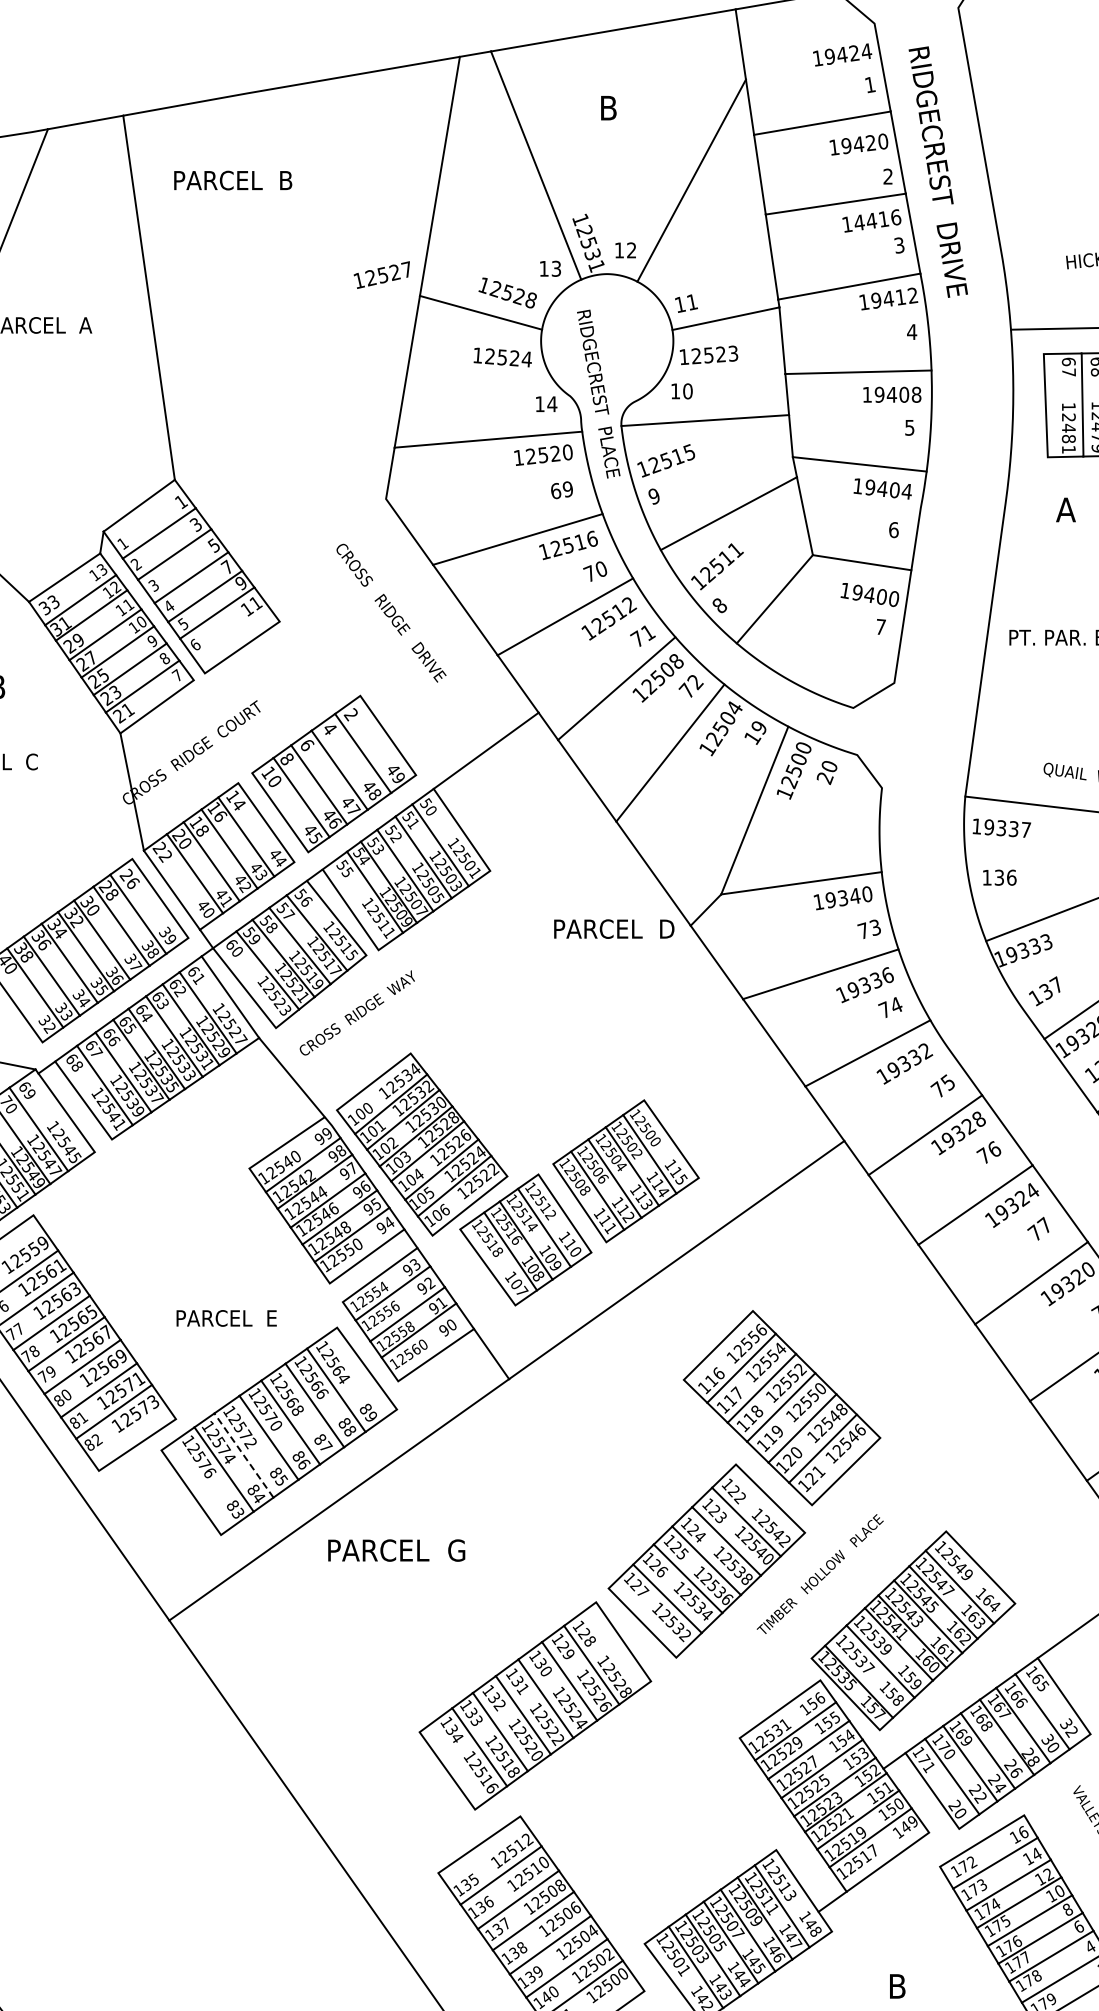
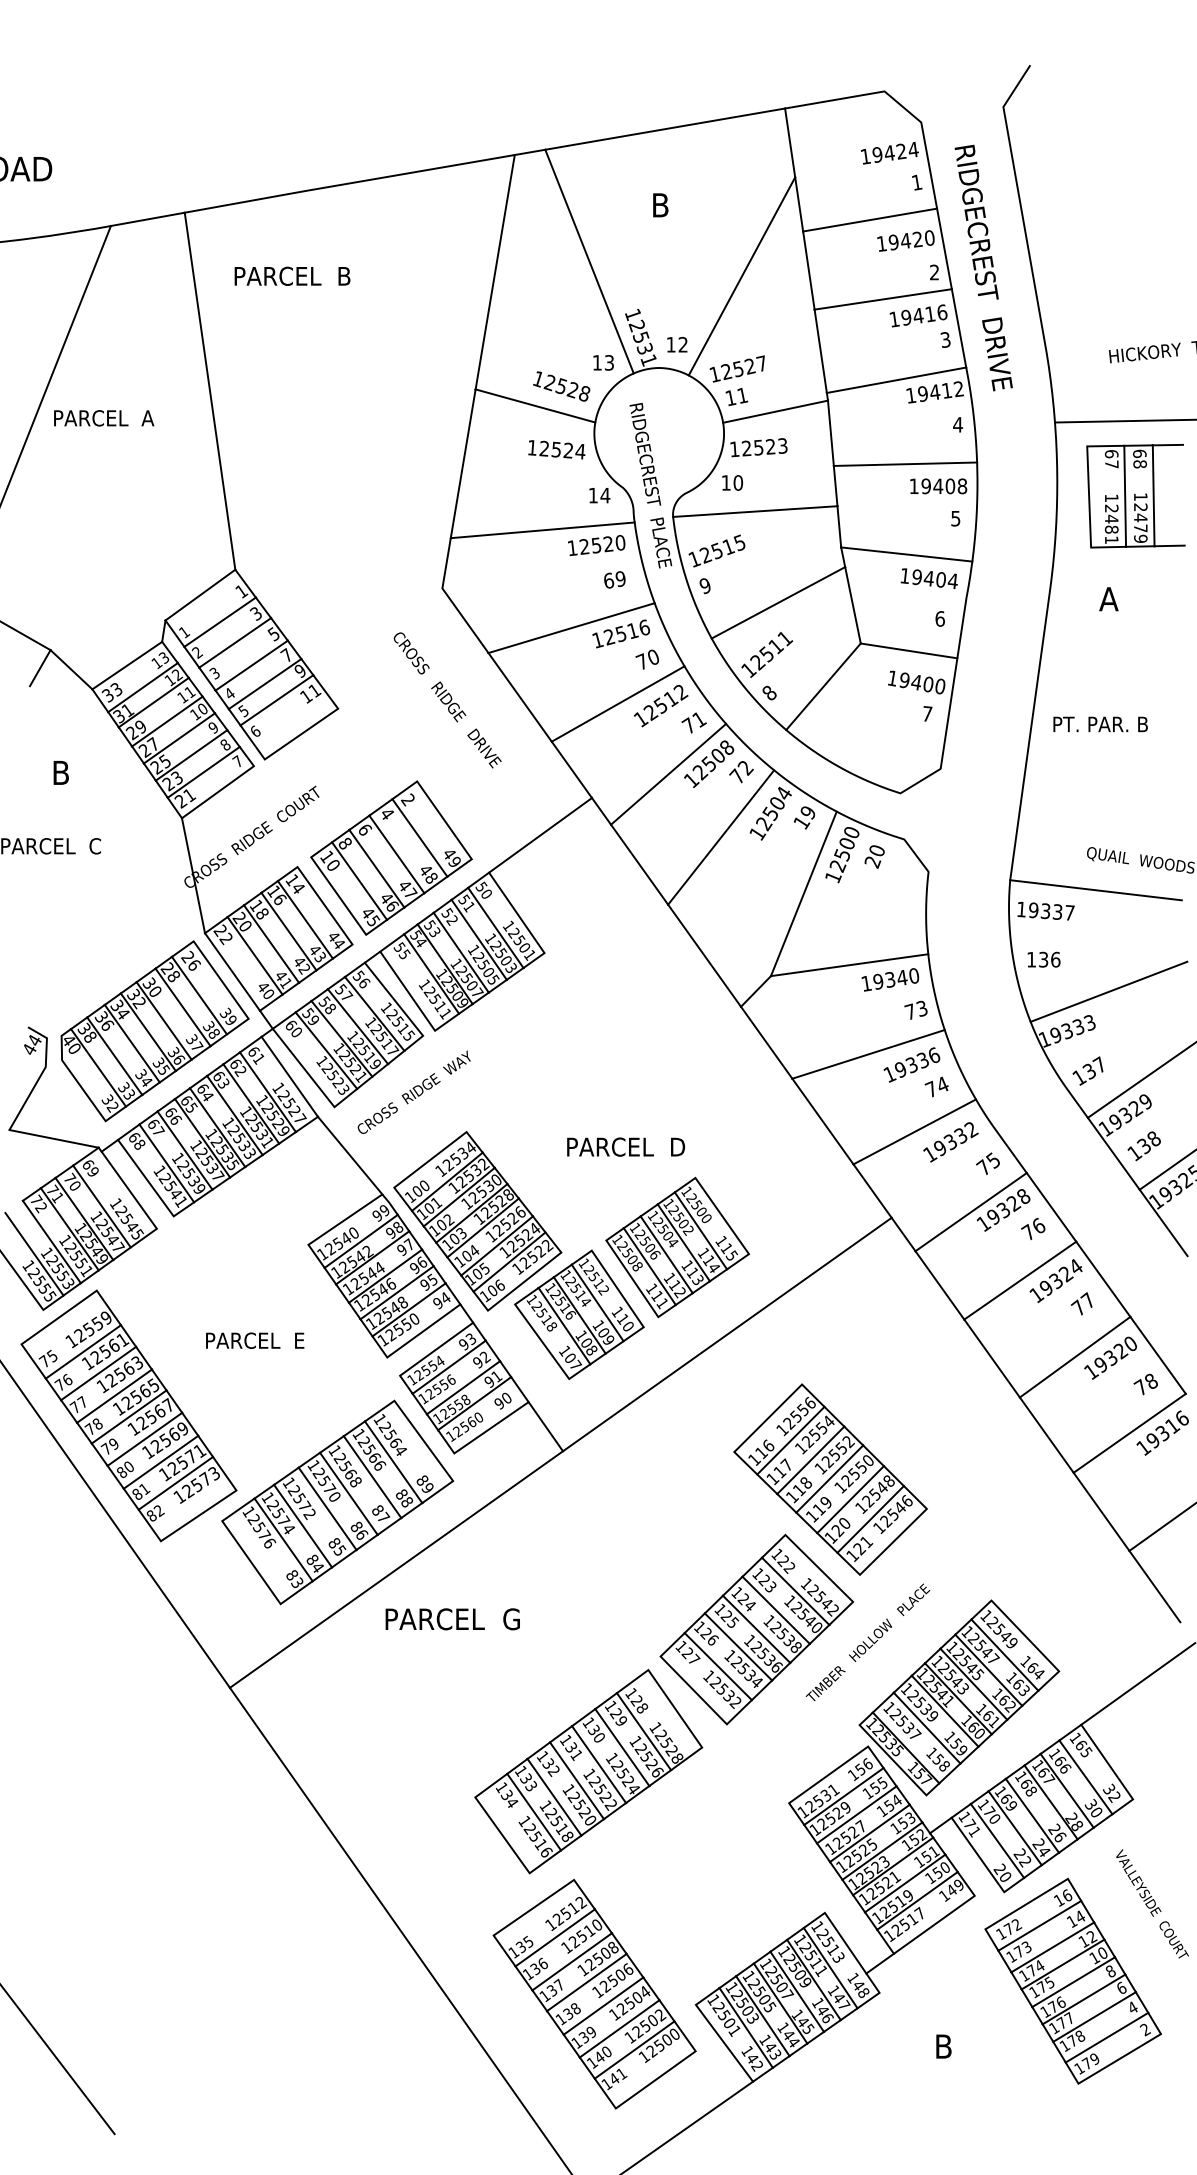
text: (859, 222) -> (906, 317), 14416 -> 19416
text: (381, 274) -> (736, 368), moved
text: (614, 928) -> (626, 1146), moved
text: (227, 1318) -> (255, 1340), moved
line: (243, 1454) -> (302, 1525), dashed -> solid

